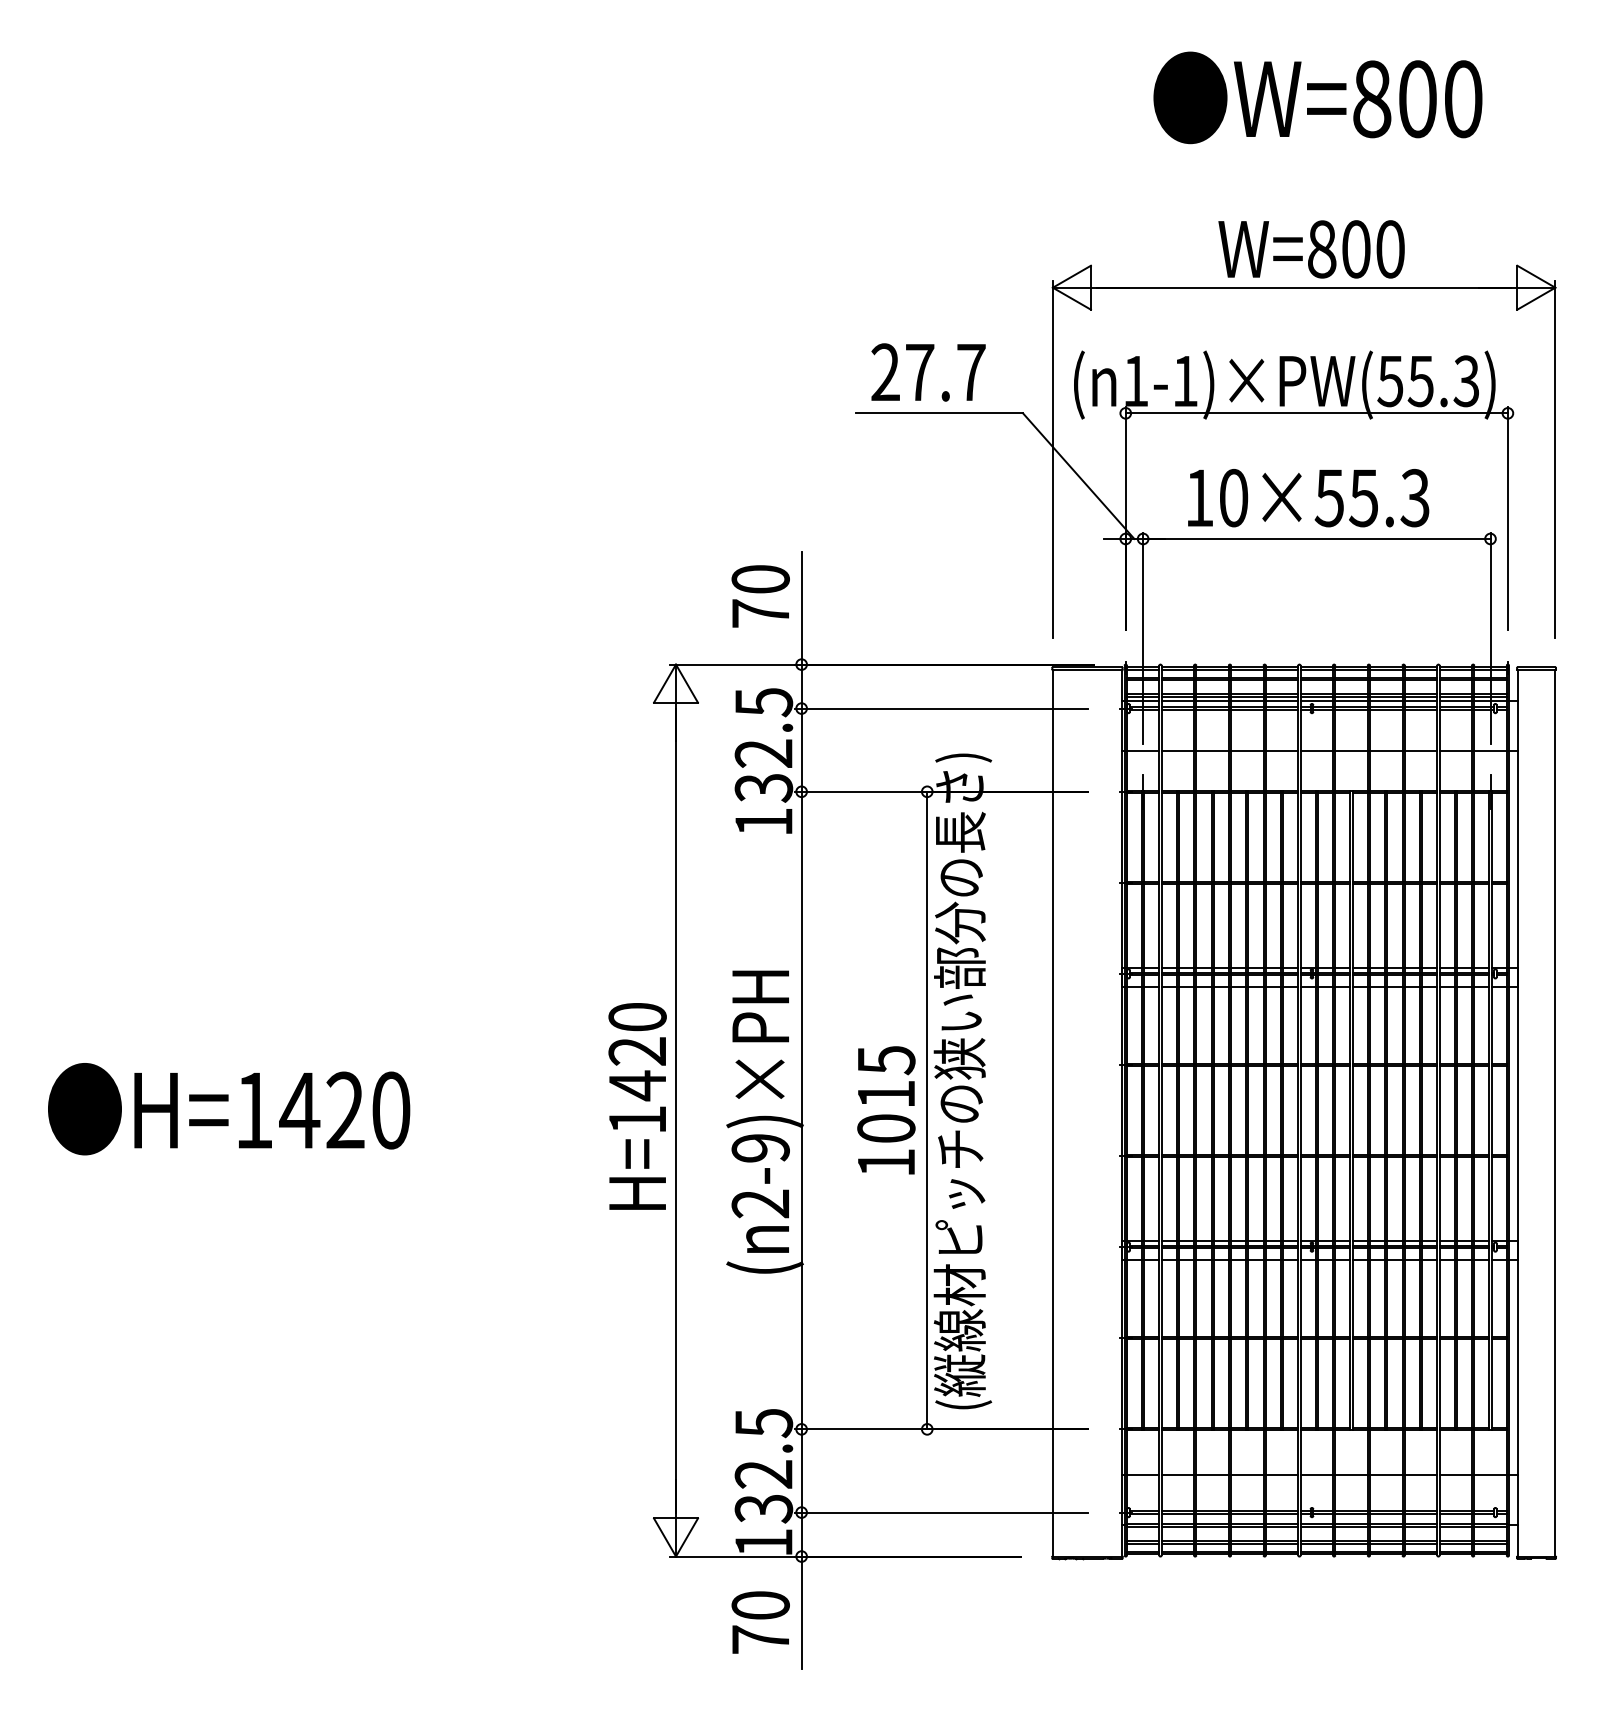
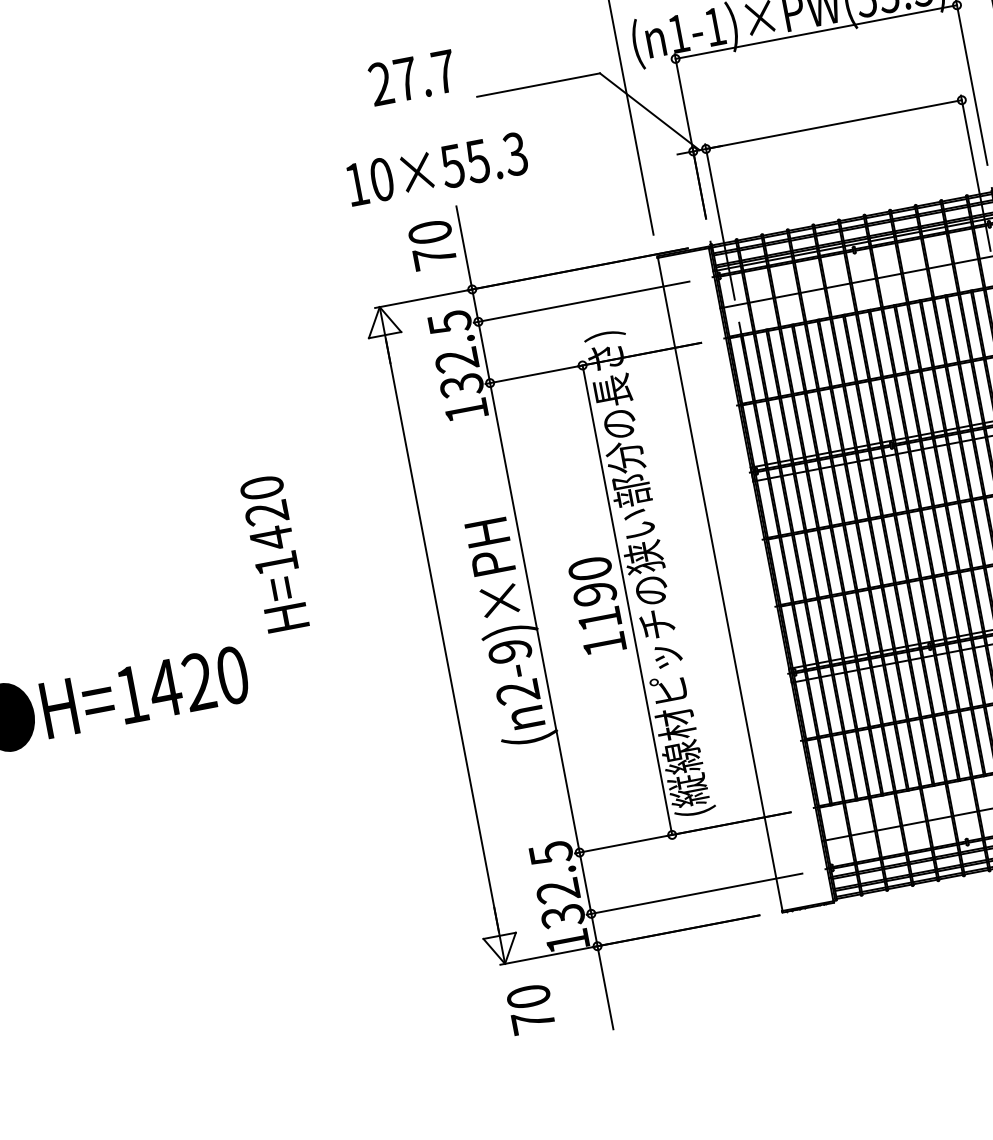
text: (928, 372) -> (412, 77), moved
text: (1308, 498) -> (437, 169), moved
text: (886, 1094) -> (595, 594), 1015 -> 1190
text: (637, 1106) -> (274, 553), moved
text: (760, 1622) -> (530, 1009), moved

